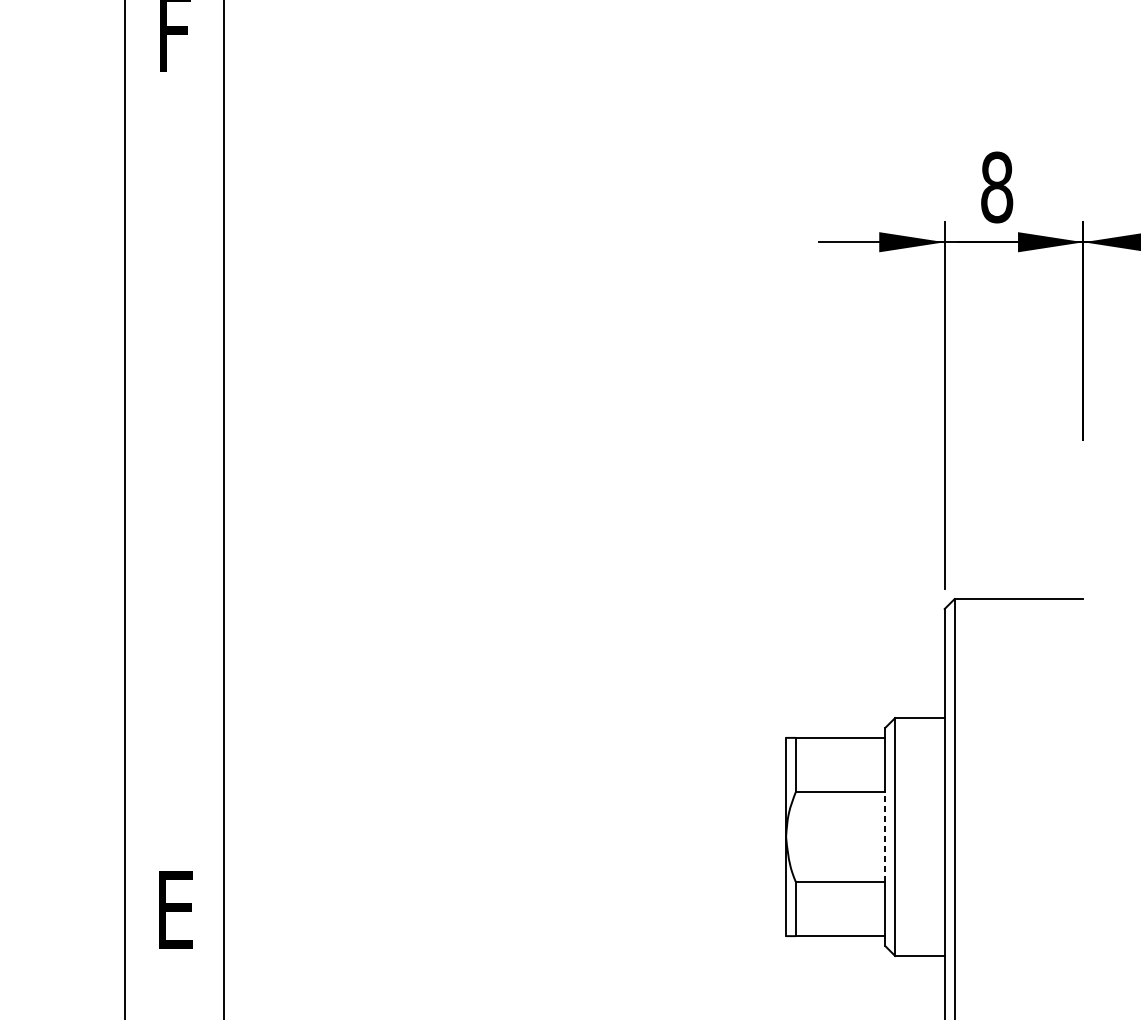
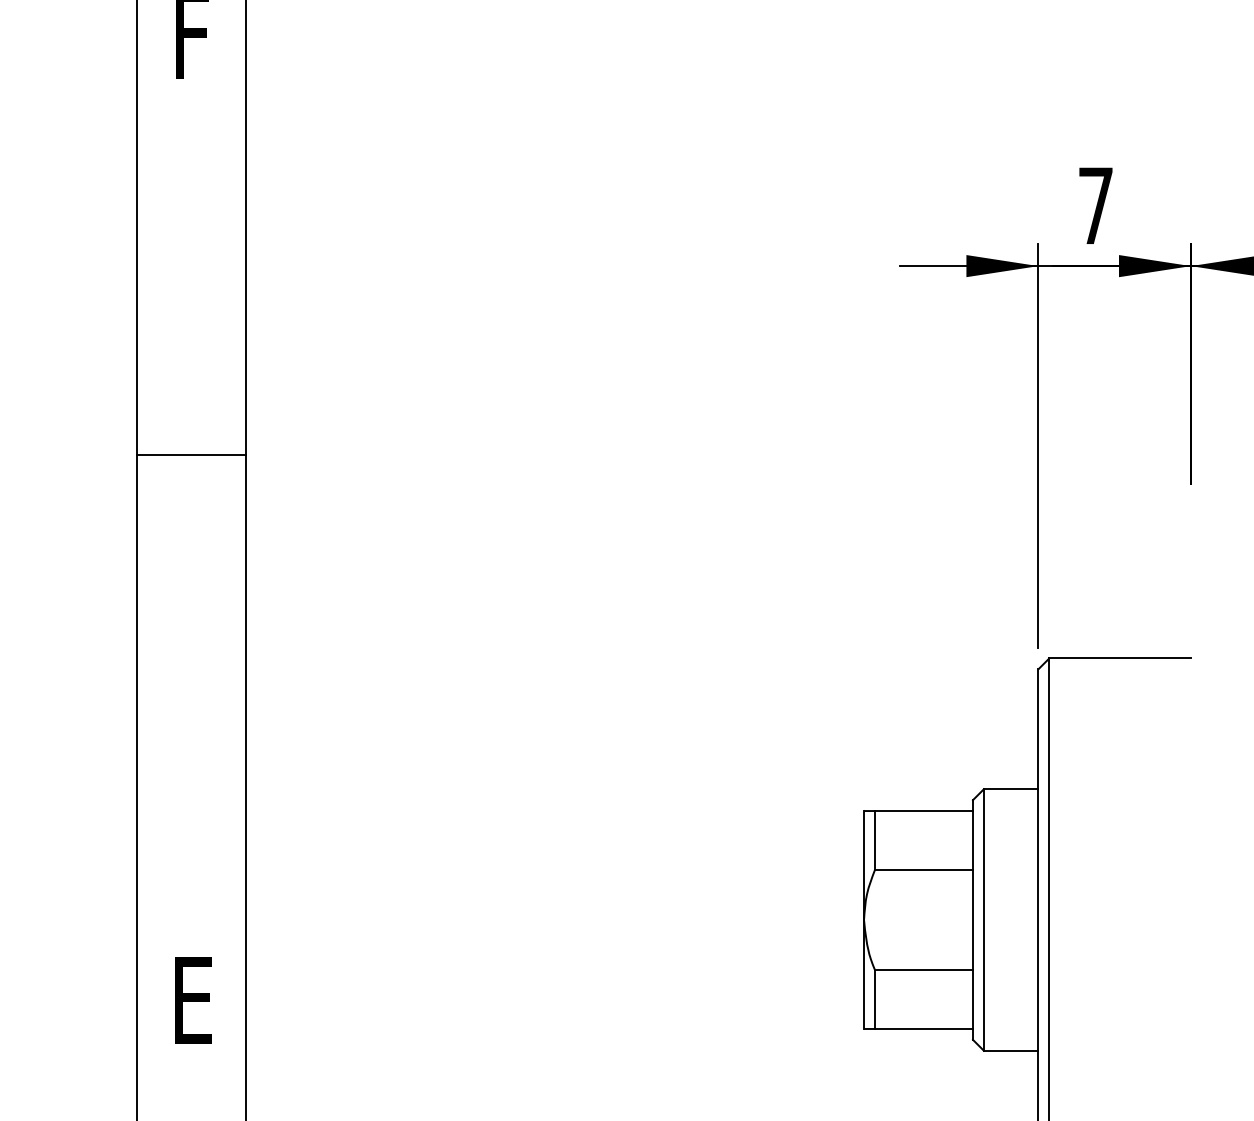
text: (996, 187) -> (1095, 205), 8 -> 7
line: (174, 414) -> (191, 455), added
line: (885, 837) -> (973, 920), dashed -> solid

